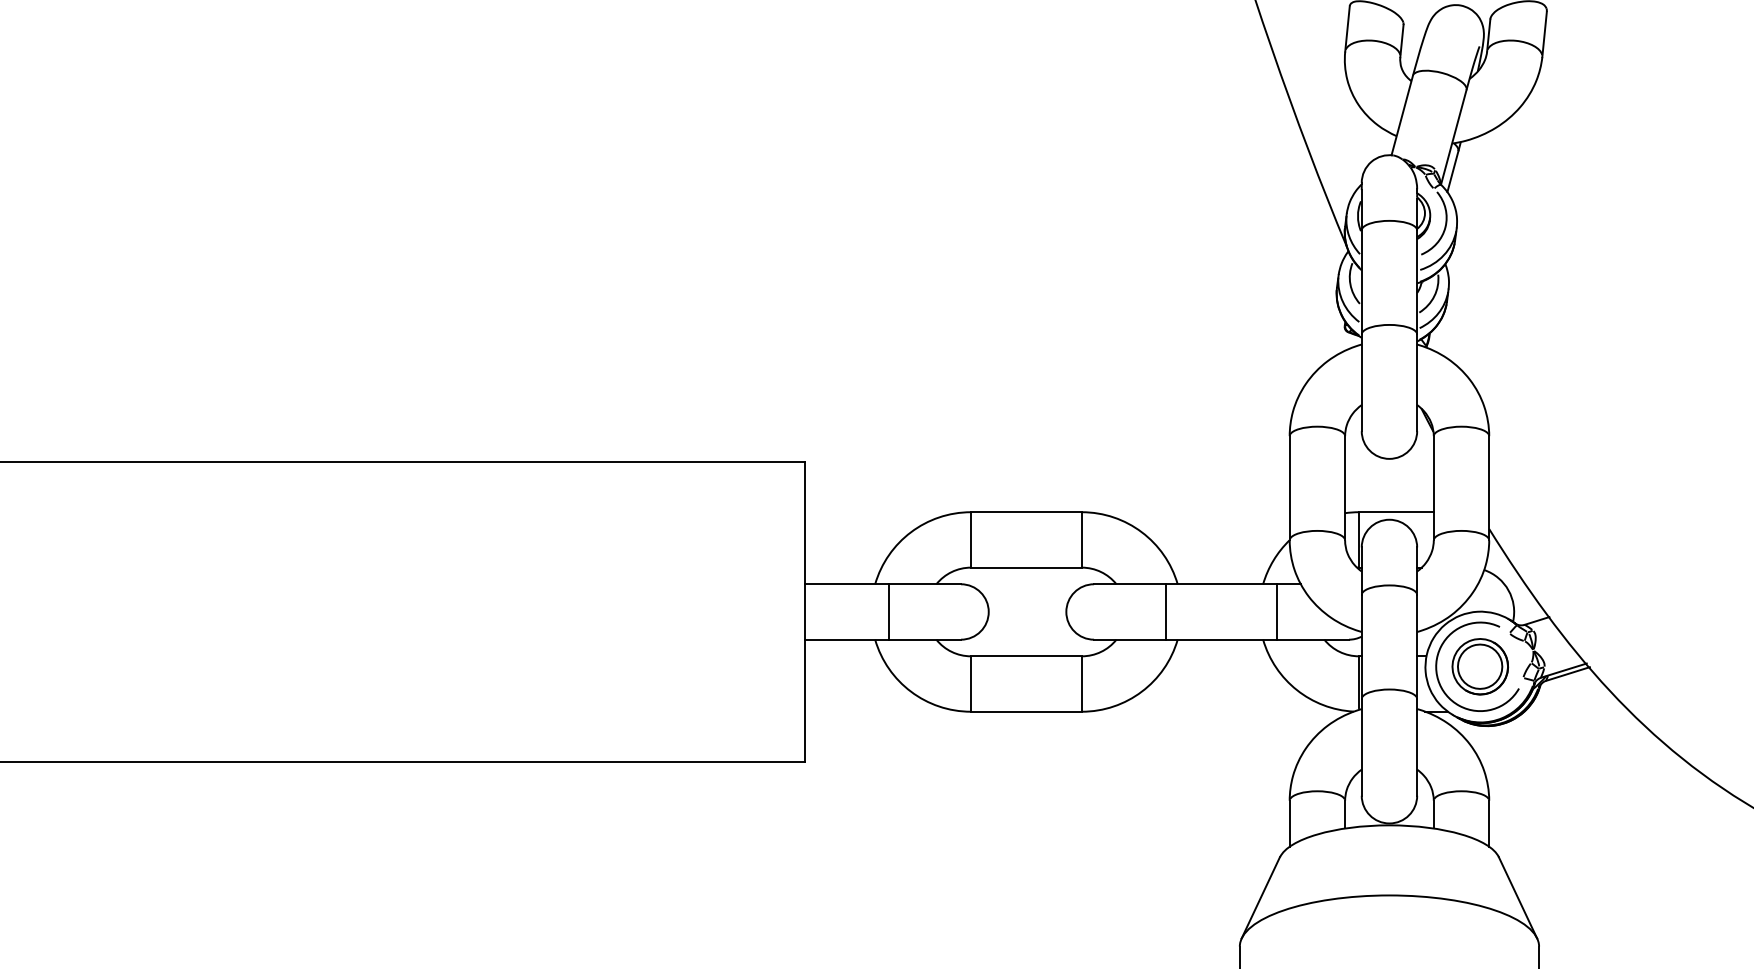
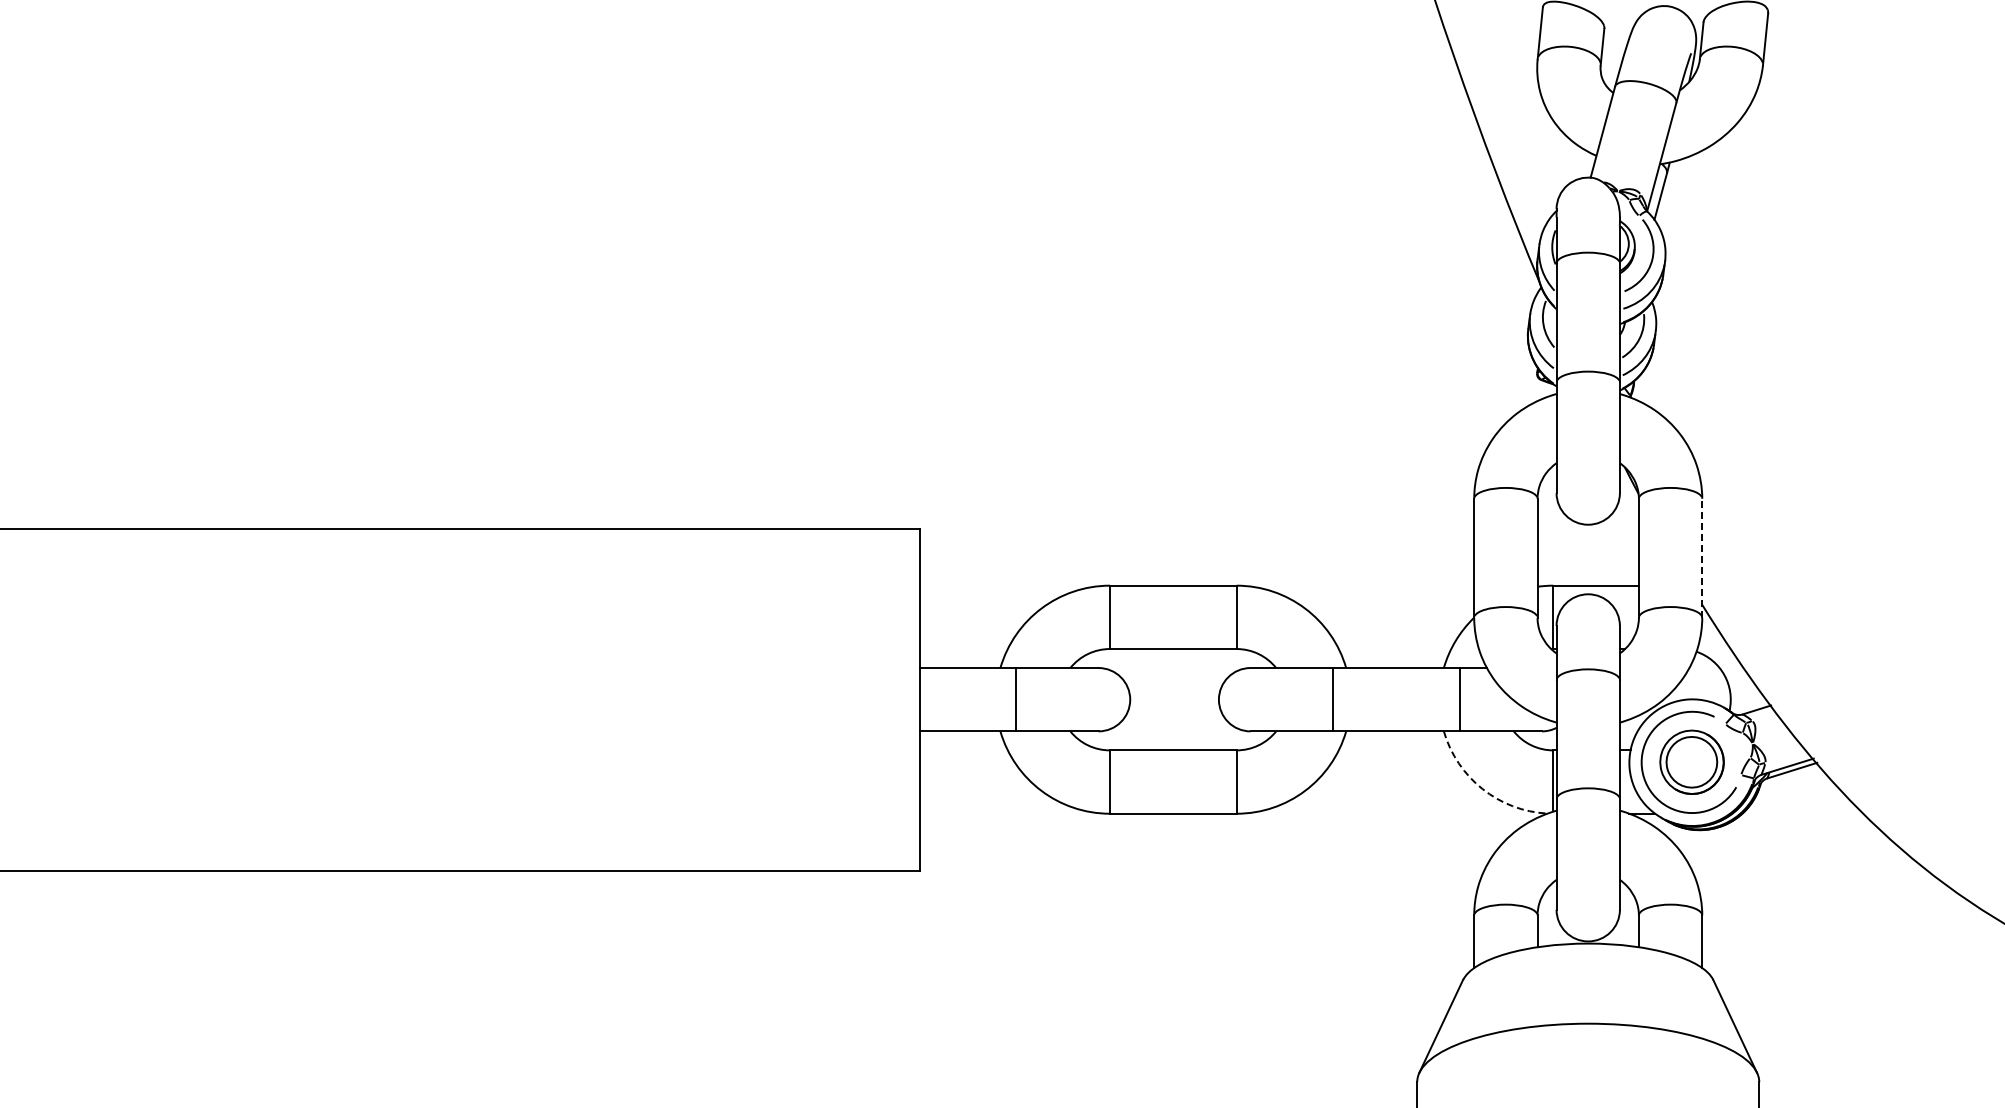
line: (1489, 488) -> (1702, 558), solid -> dashed
arc: (1296, 690) -> (1482, 789), solid -> dashed

